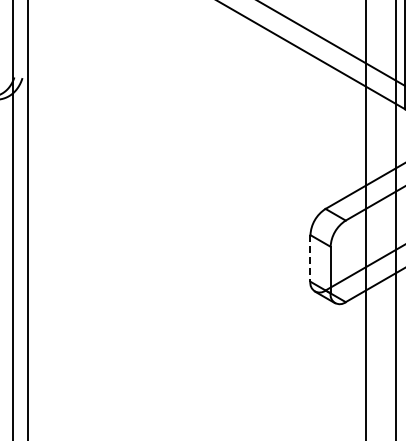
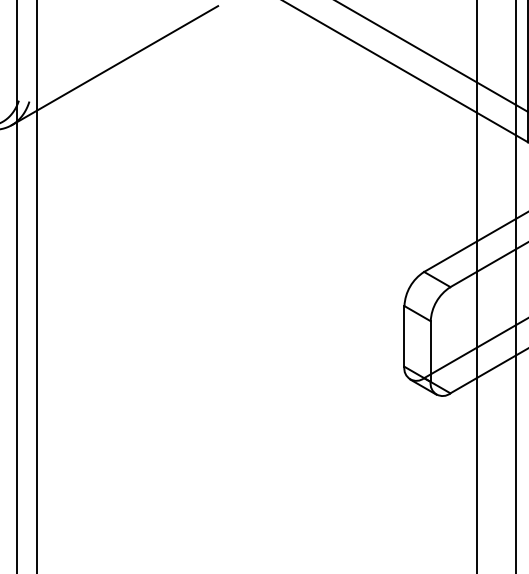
line: (88, 50) -> (115, 65), added
line: (310, 258) -> (404, 336), dashed -> solid

